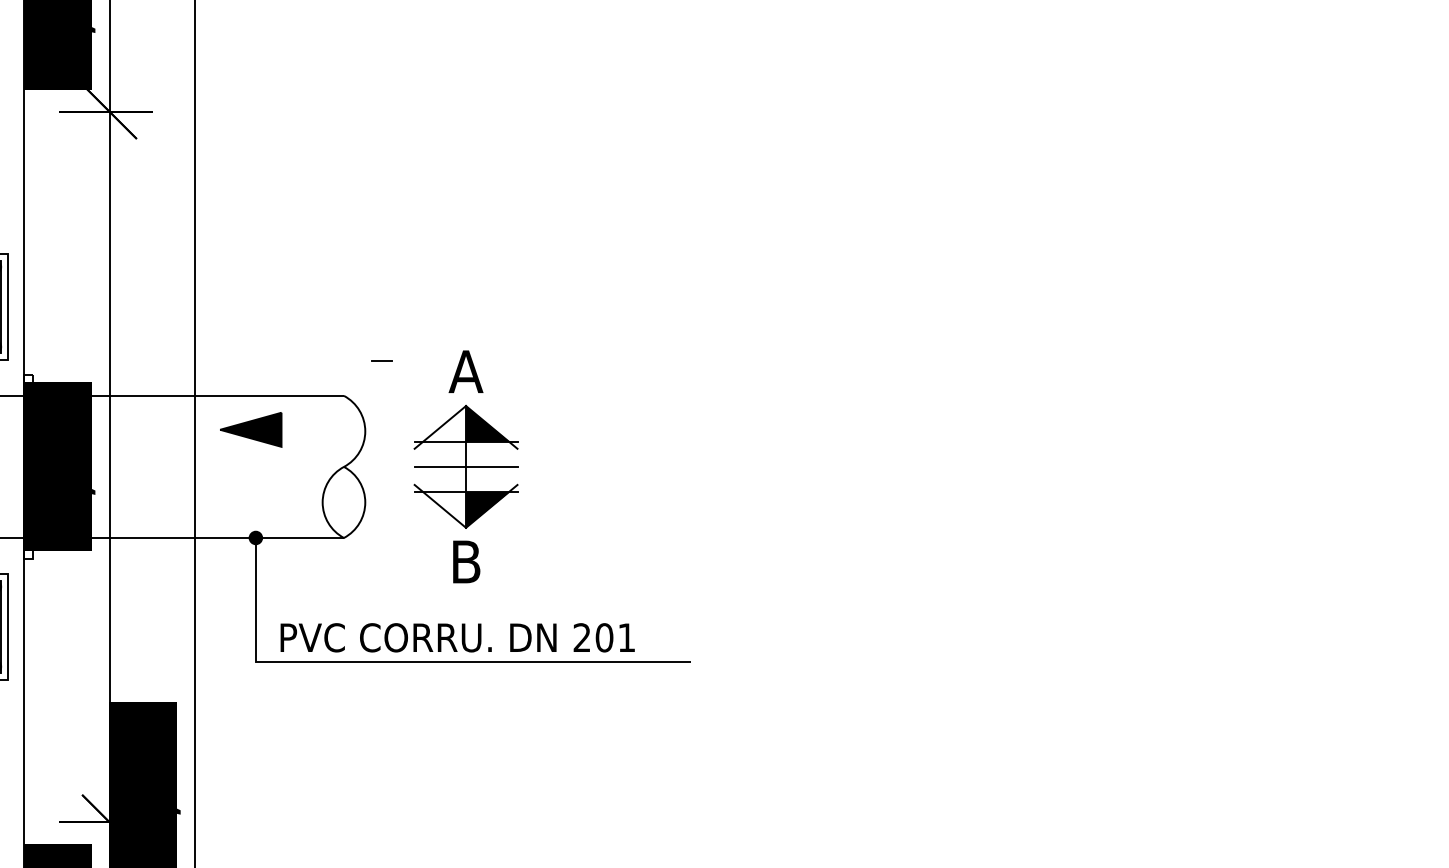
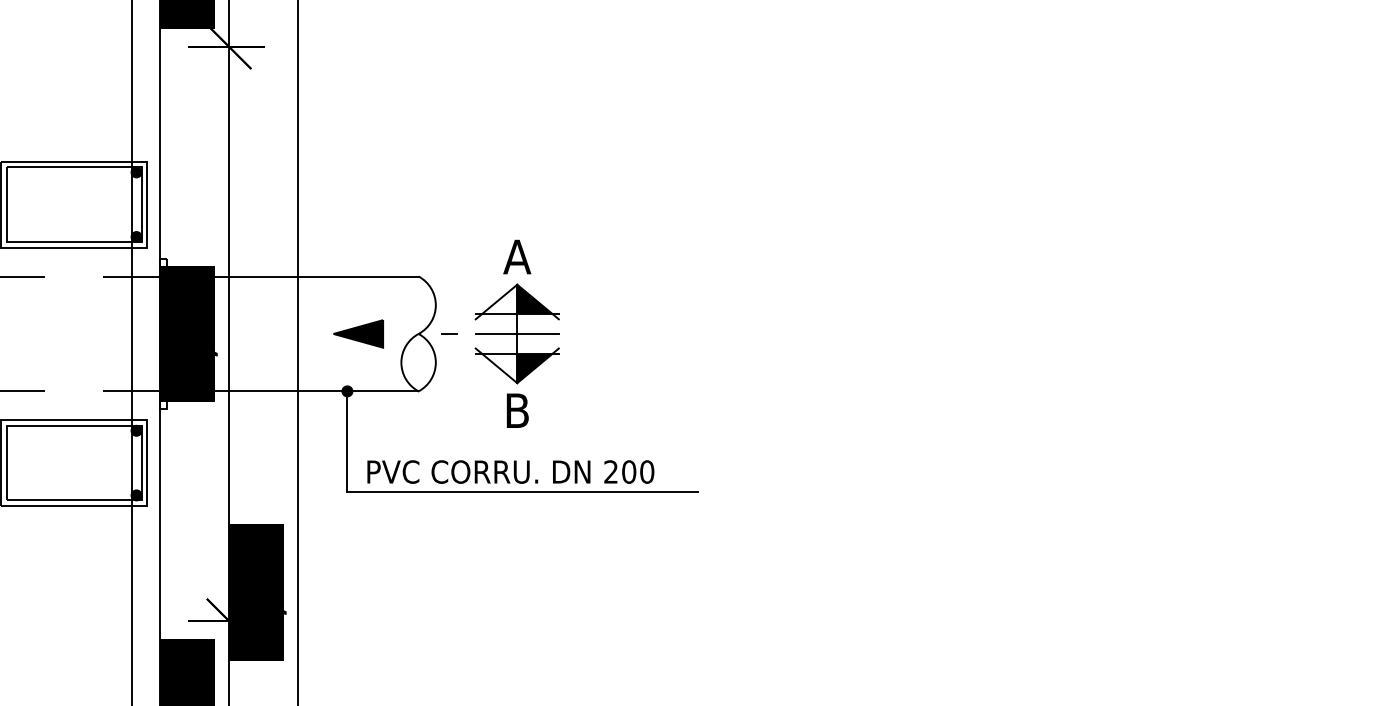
line: (382, 359) -> (449, 333), moved
part: (251, 429) -> (358, 333), moved
text: (627, 637) -> (647, 471), 201 -> 200

